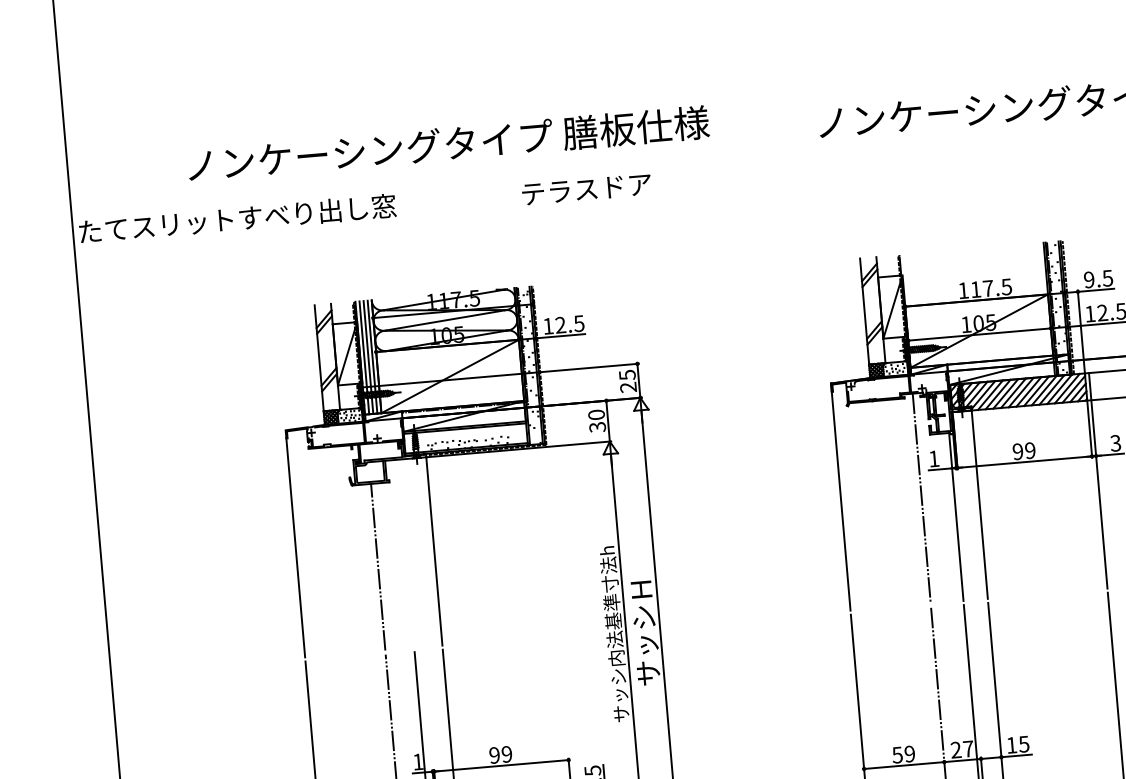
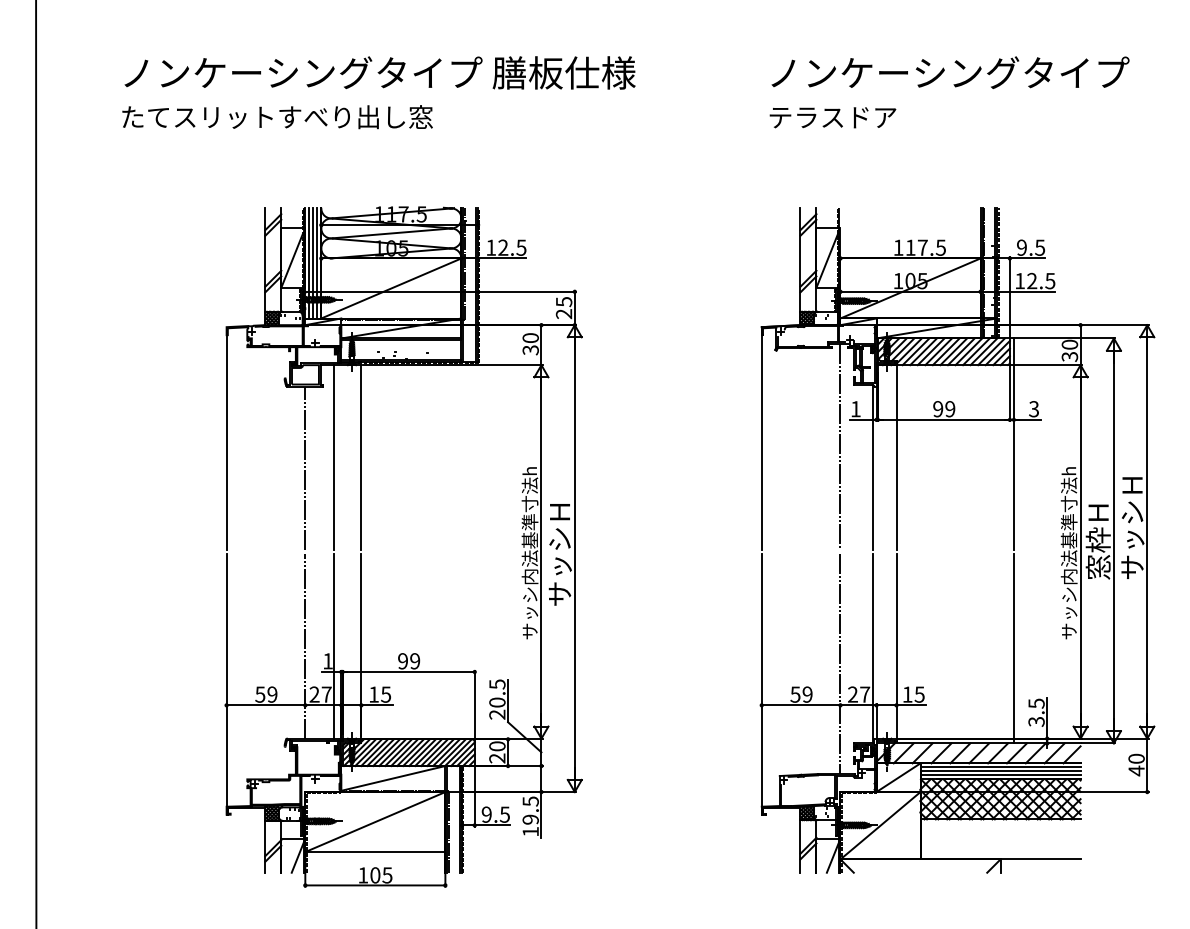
text: (447, 143) -> (379, 72), moved
text: (586, 189) -> (832, 117), moved
text: (237, 219) -> (277, 117), moved
line: (405, 553) -> (333, 457), added

